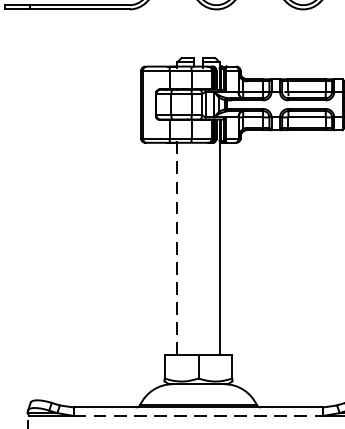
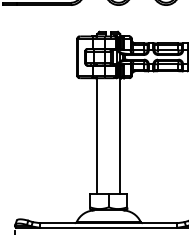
line: (177, 249) -> (97, 136), dashed -> solid
line: (199, 415) -> (109, 227), dashed -> solid

